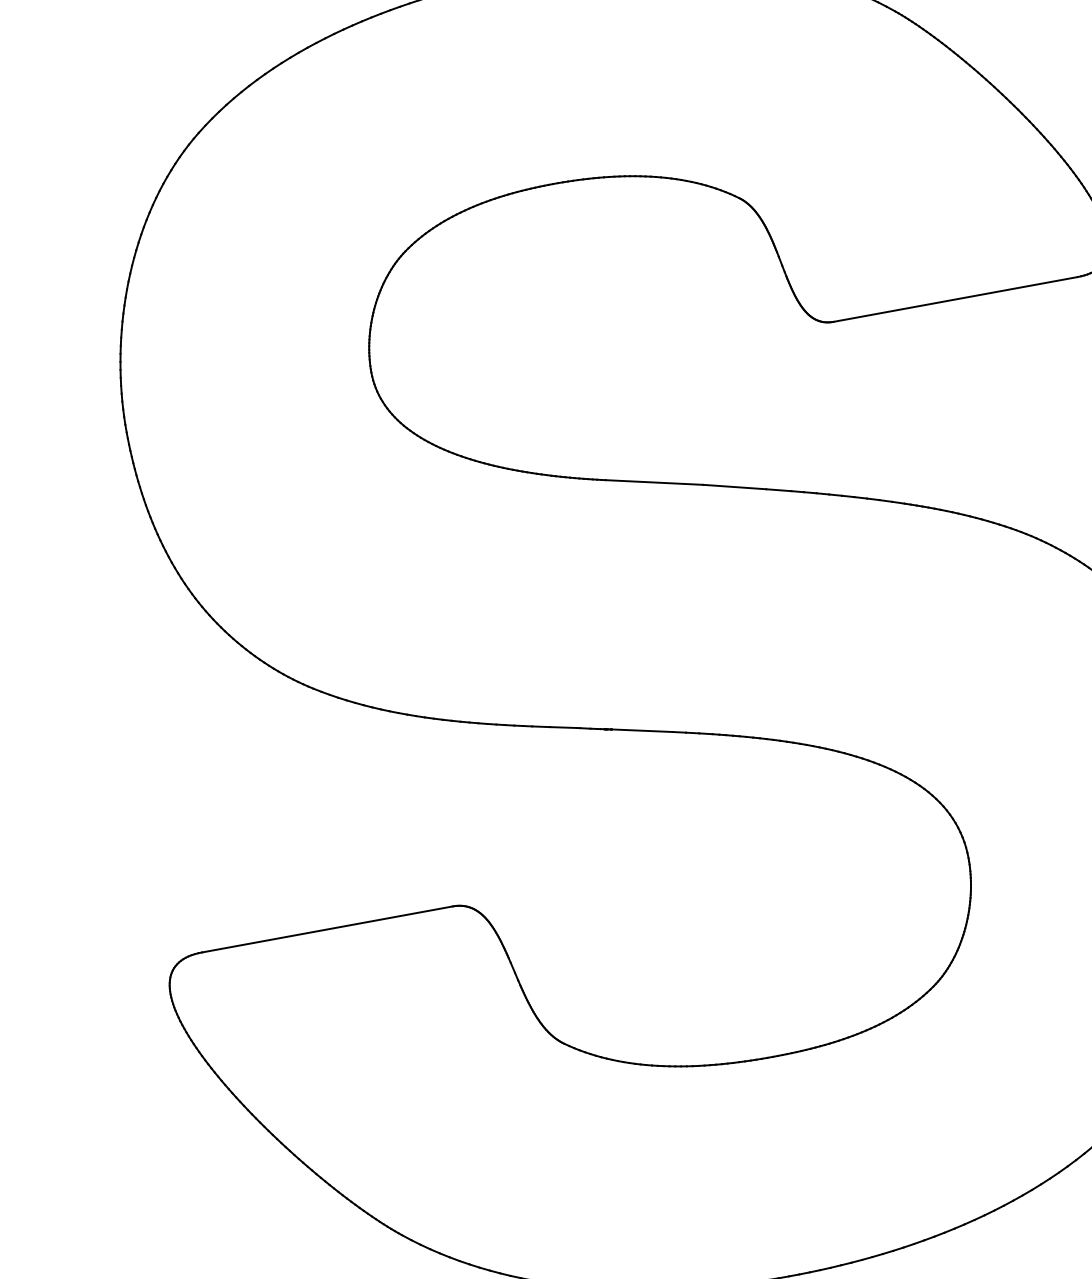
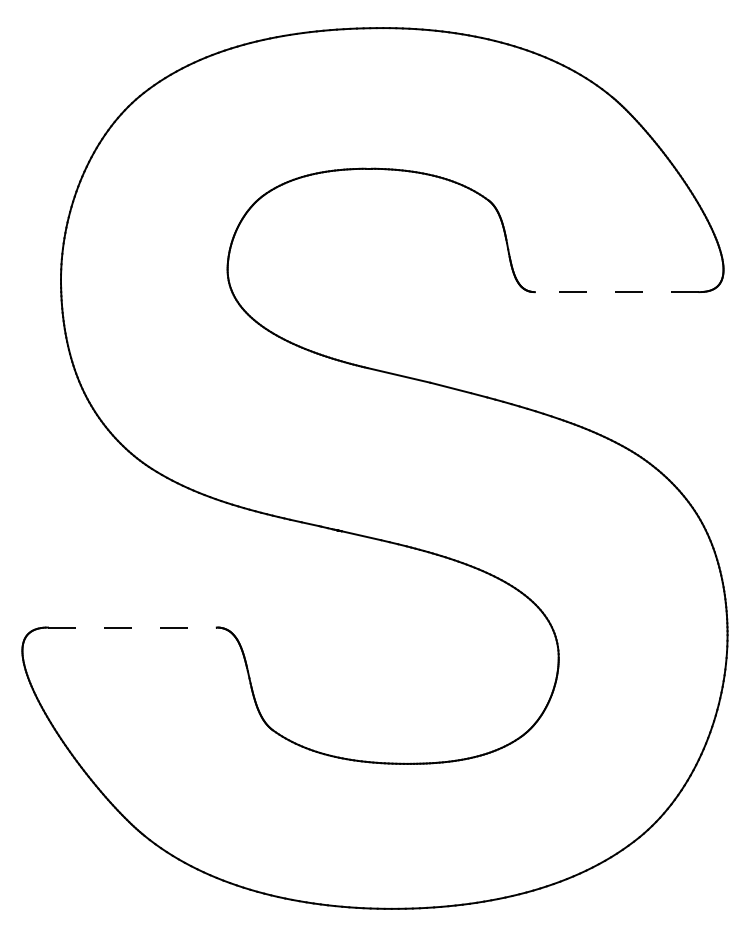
line: (954, 300) -> (616, 292), solid -> dashed
line: (327, 929) -> (132, 627), solid -> dashed

